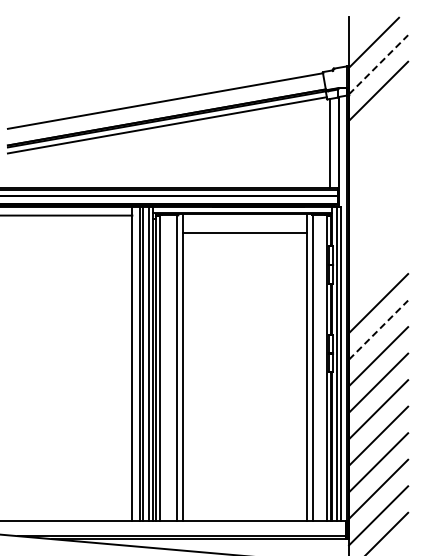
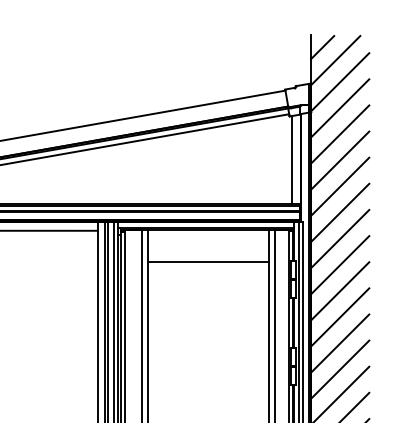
line: (360, 29) -> (322, 47), added
line: (378, 64) -> (340, 82), dashed -> solid
line: (378, 117) -> (340, 134), added
line: (378, 143) -> (340, 159), added
line: (378, 170) -> (340, 186), added
line: (378, 196) -> (340, 212), added
line: (378, 223) -> (340, 238), added
line: (244, 232) -> (208, 261), moved
line: (378, 250) -> (340, 265), added
line: (378, 276) -> (340, 290), added
line: (378, 330) -> (340, 343), dashed -> solid

